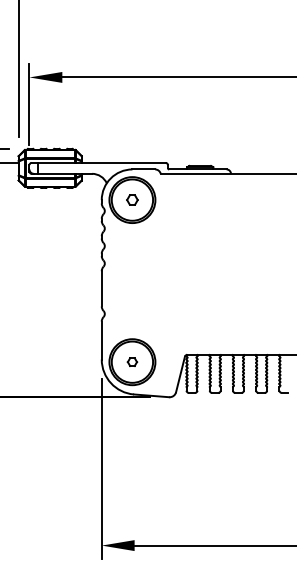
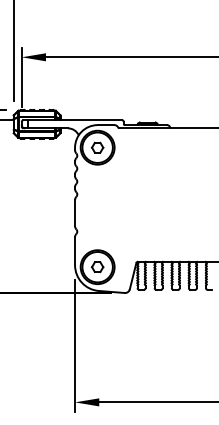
part: (132, 199) -> (97, 147), size x1.43
part: (132, 361) -> (97, 266), size x1.67

